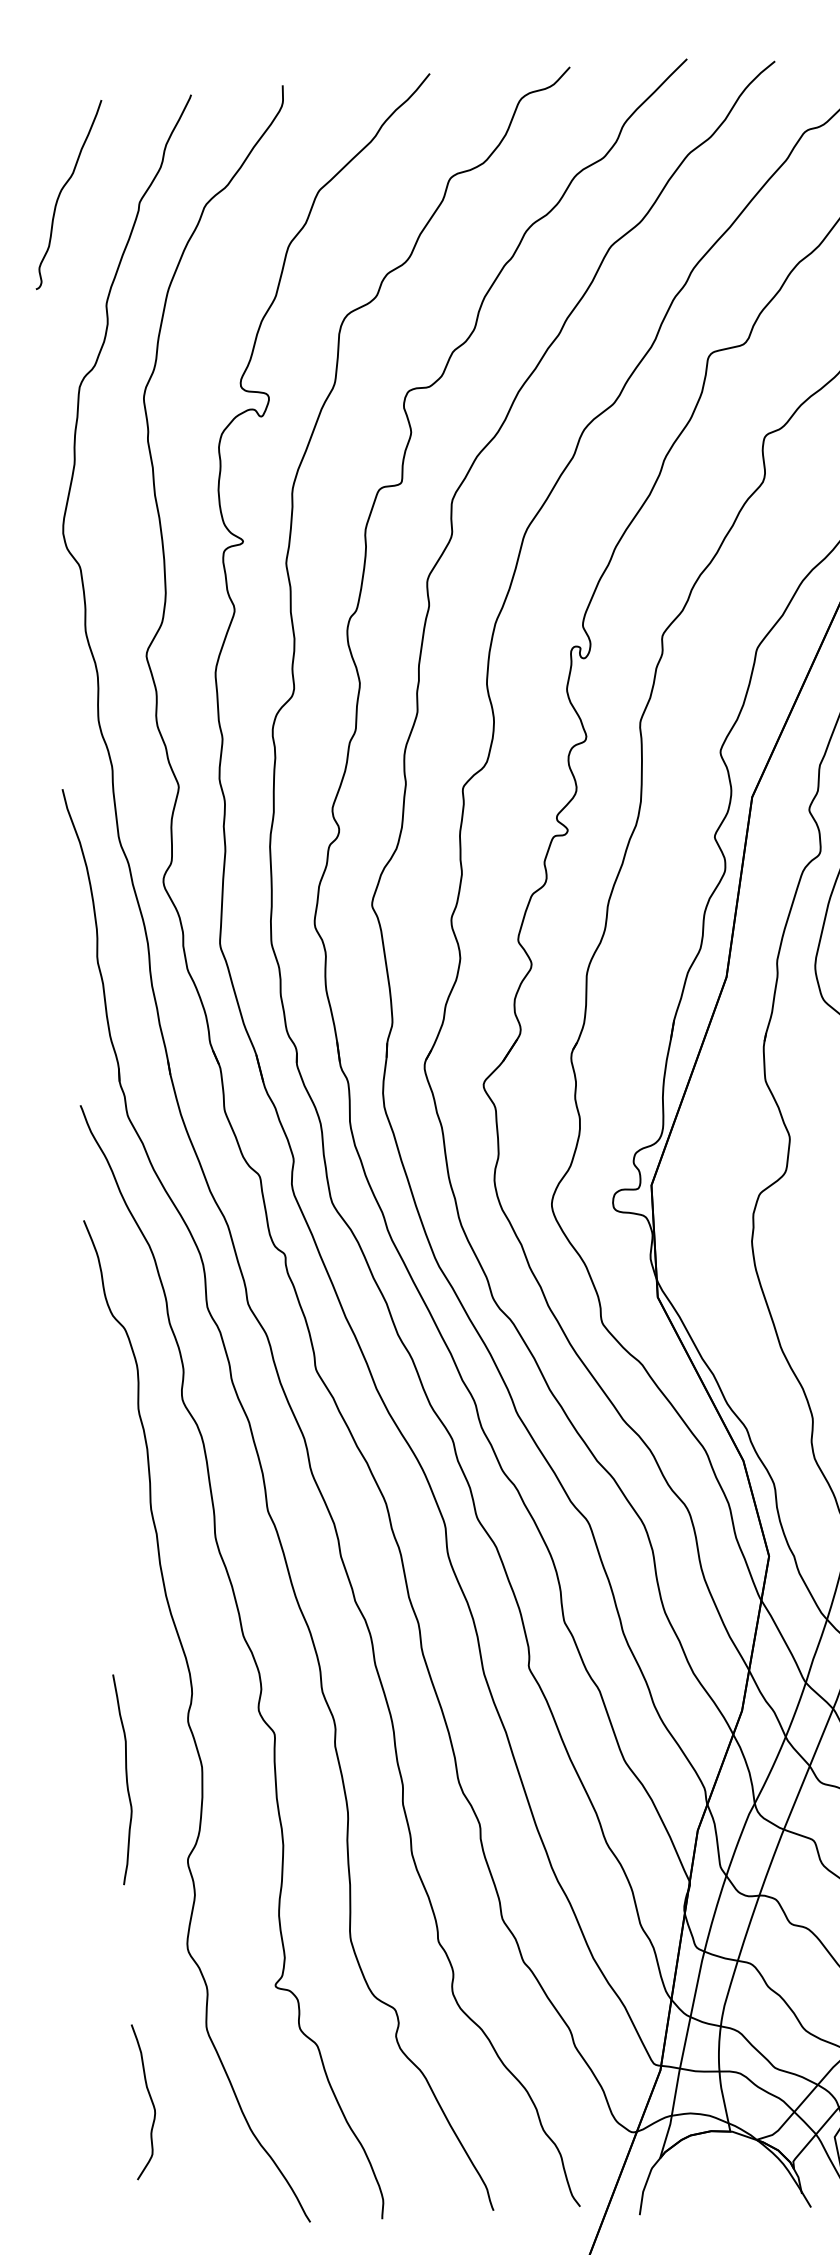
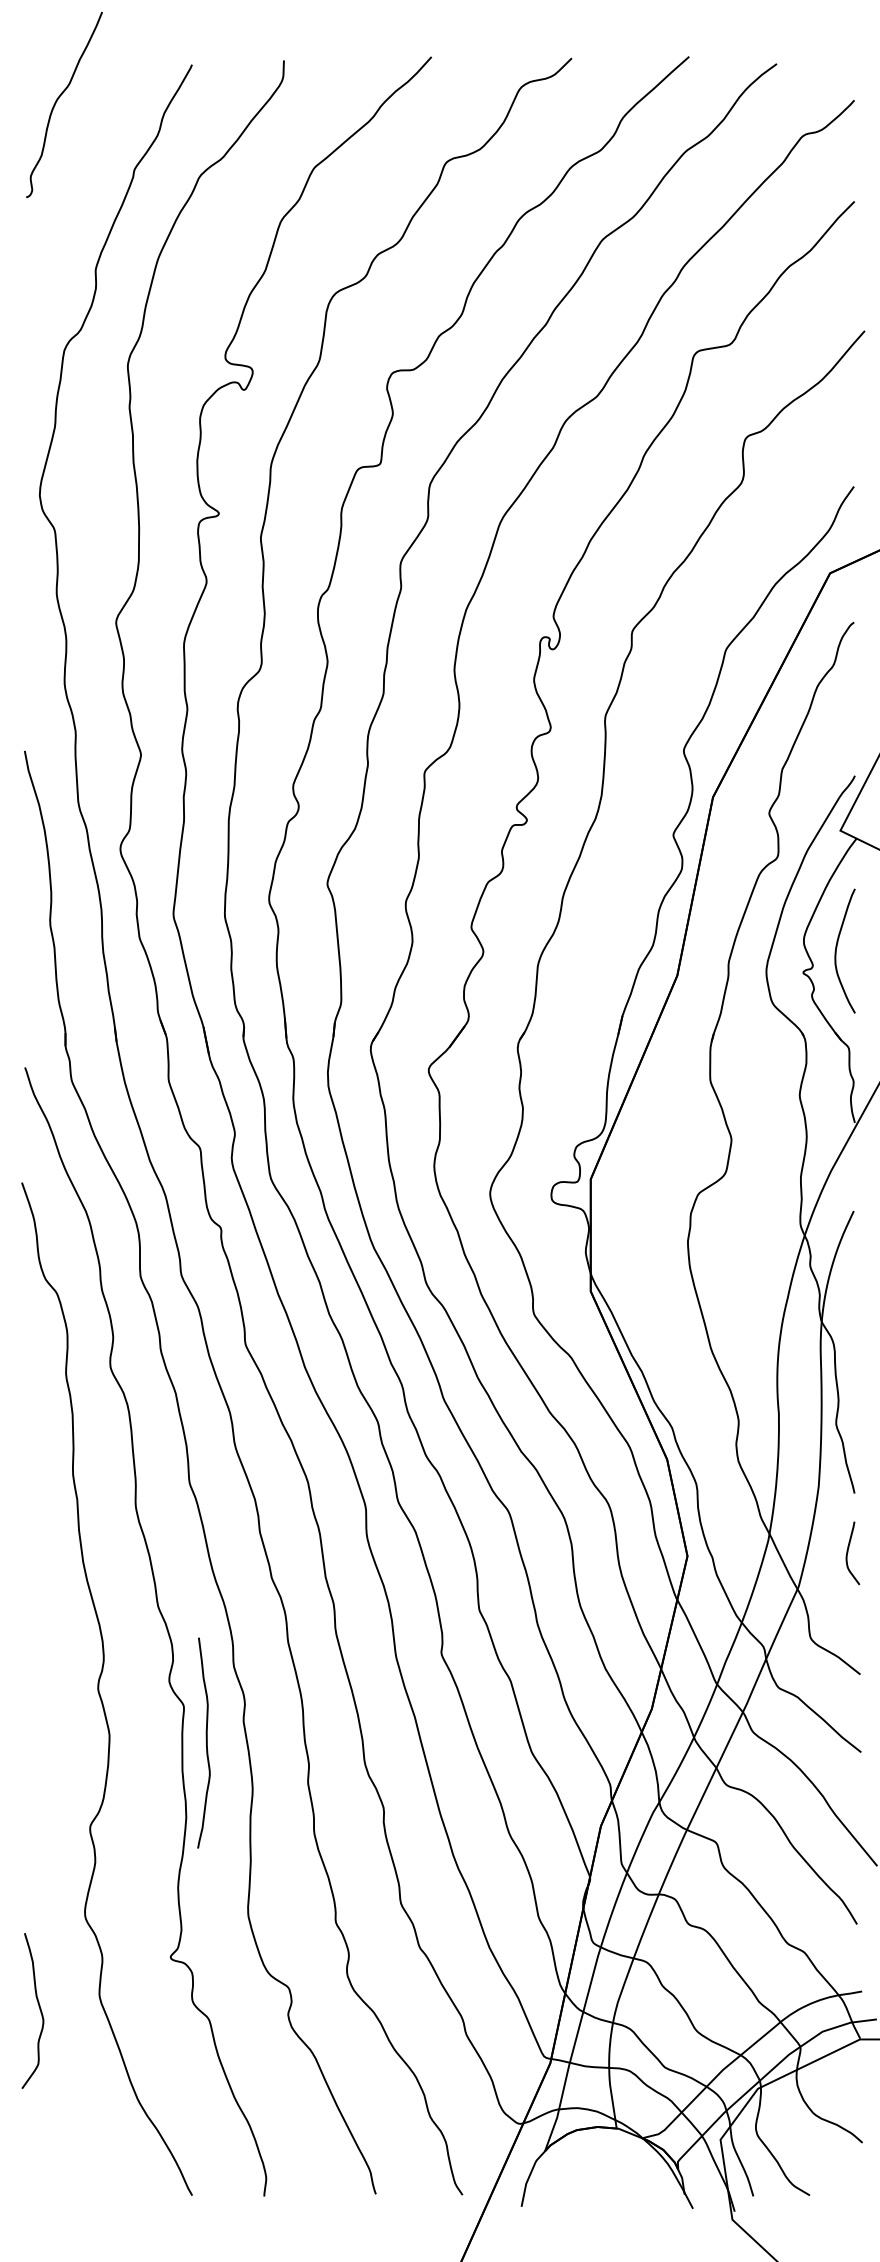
curve: (61, 191) -> (57, 101), moved
curve: (125, 1776) -> (205, 1740), moved
curve: (150, 2099) -> (39, 2009), moved

